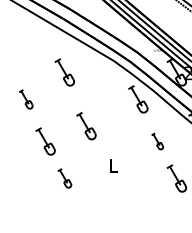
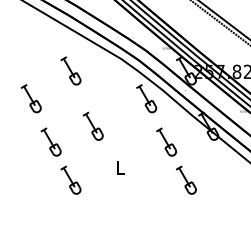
part: (25, 99) -> (30, 98), size x1.43
part: (157, 140) -> (166, 141), size x1.67
part: (64, 177) -> (70, 179), size x1.43

